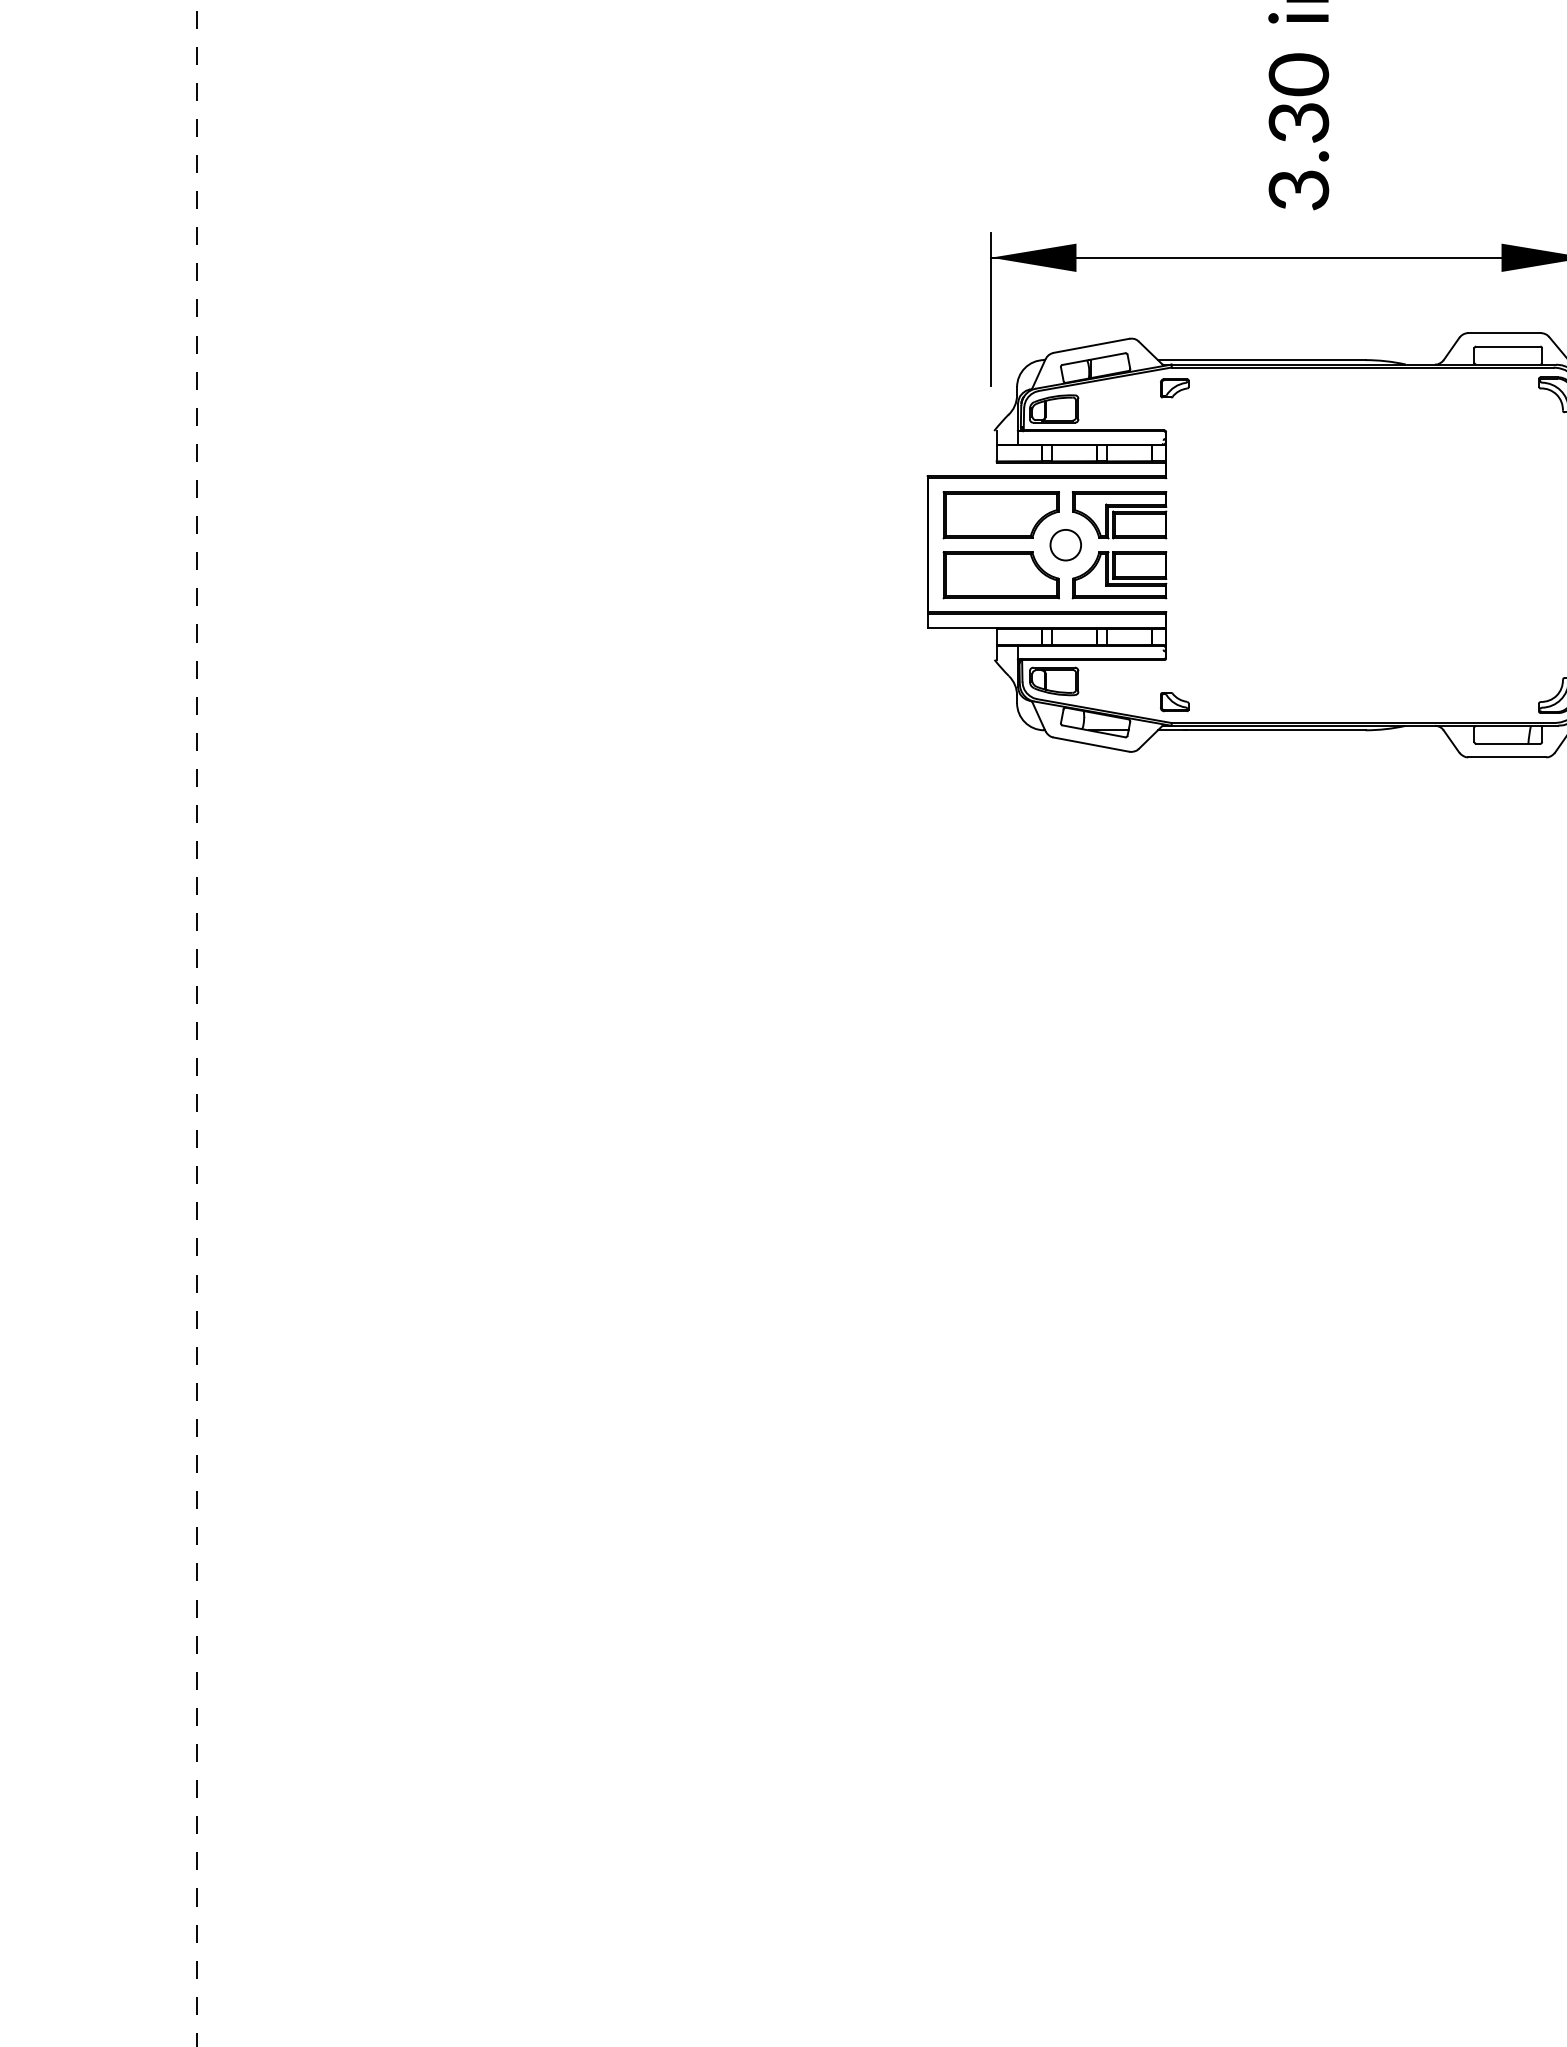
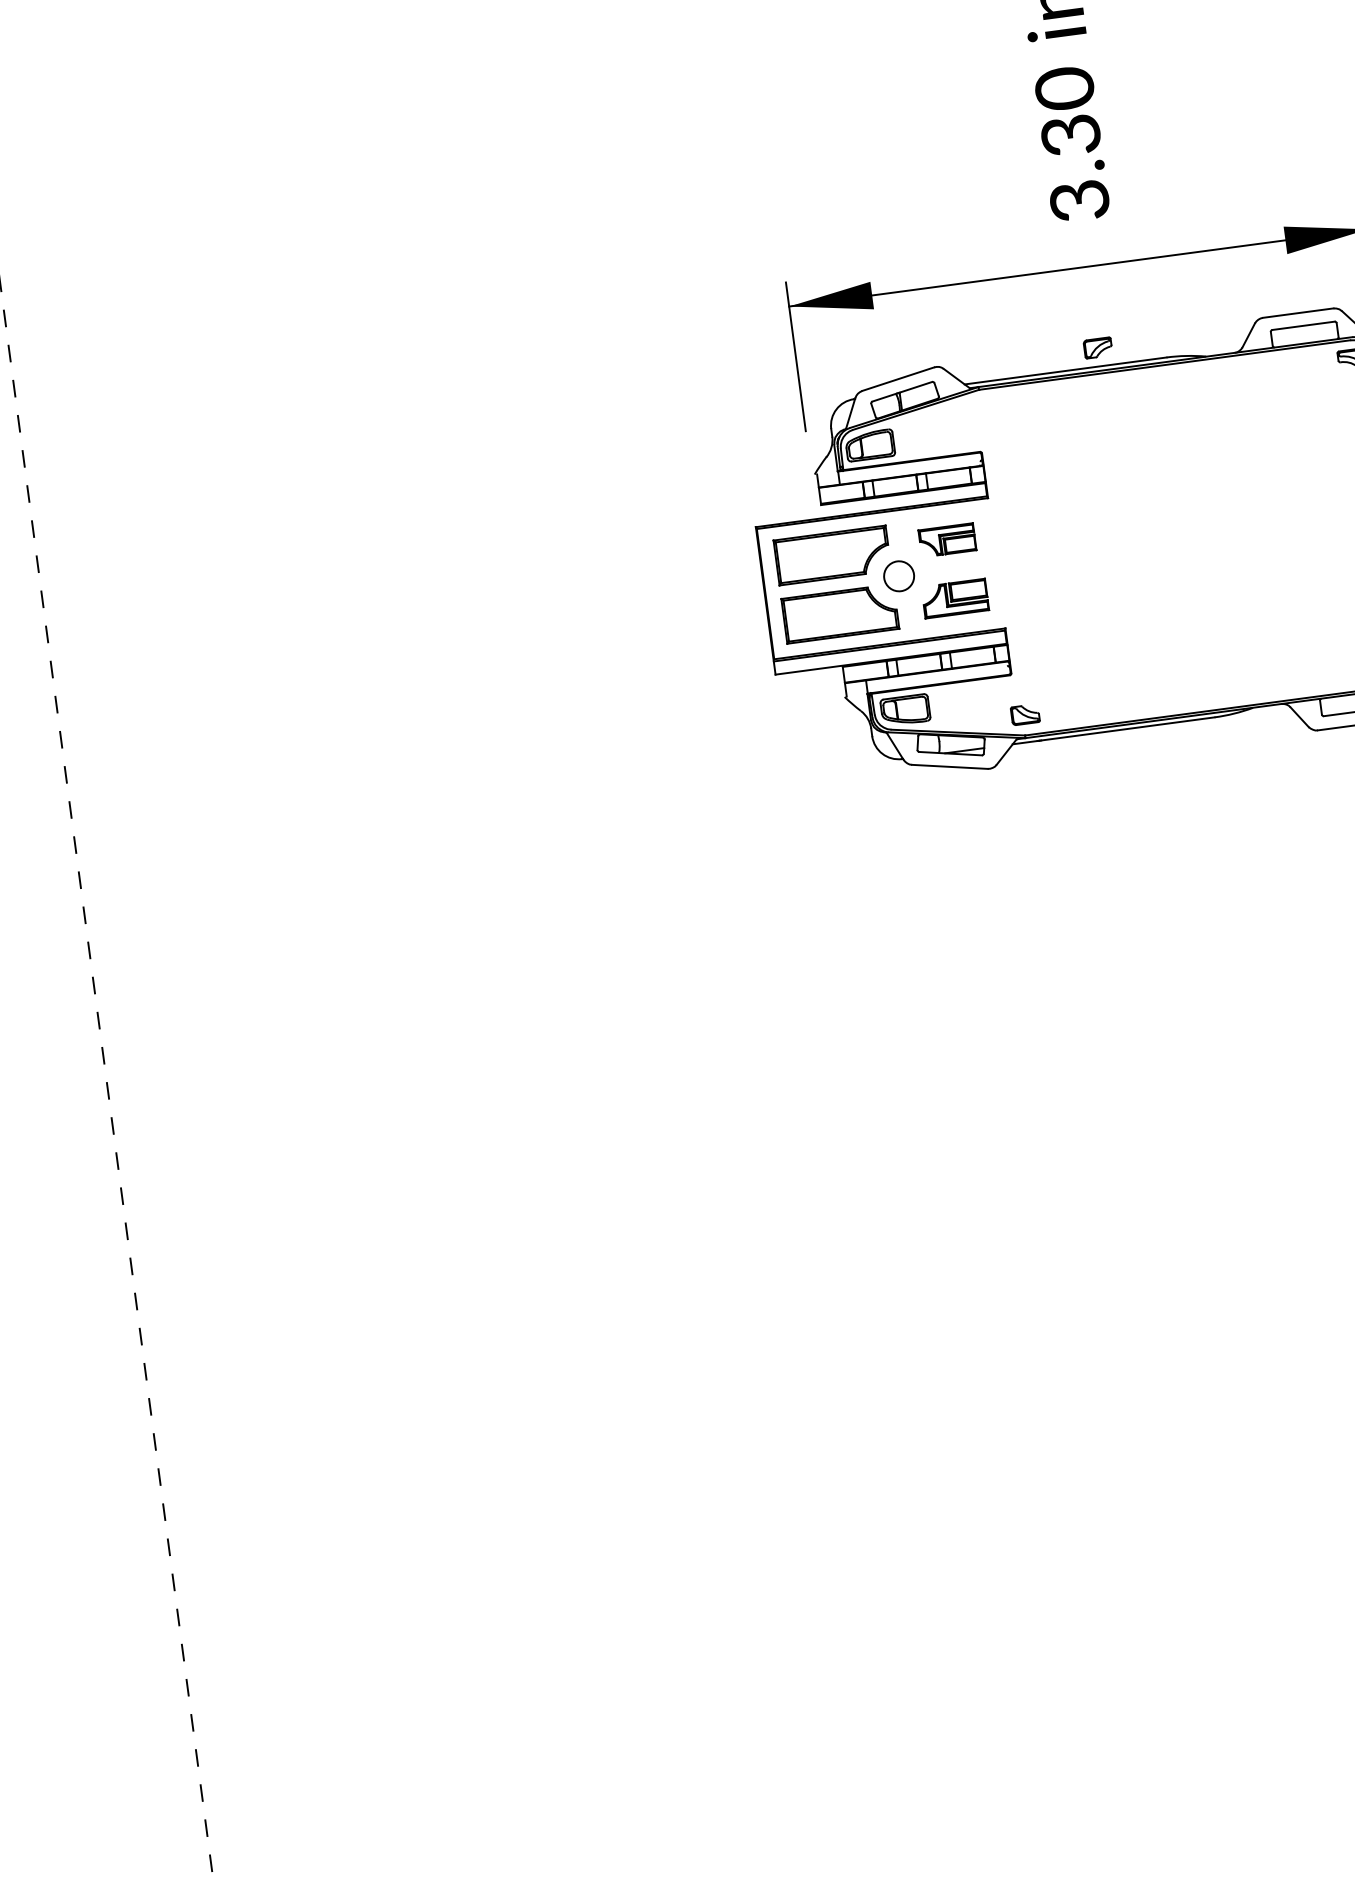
part: (1174, 388) -> (1097, 348), moved
part: (1119, 515) -> (947, 540), size x0.6
part: (1119, 575) -> (955, 598), size x0.7

